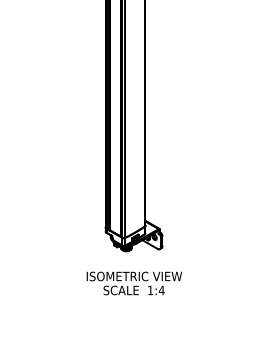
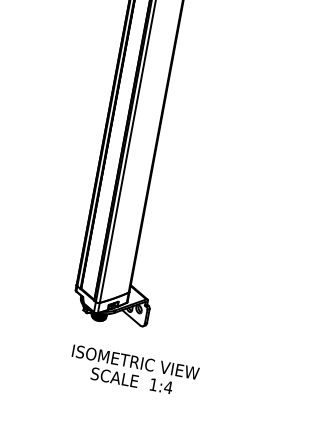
text: (133, 283) -> (132, 371), moved

